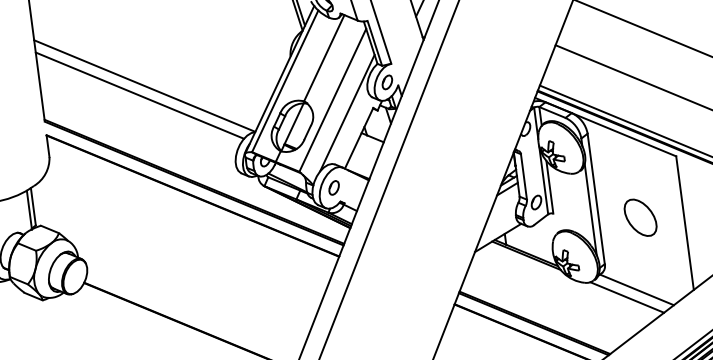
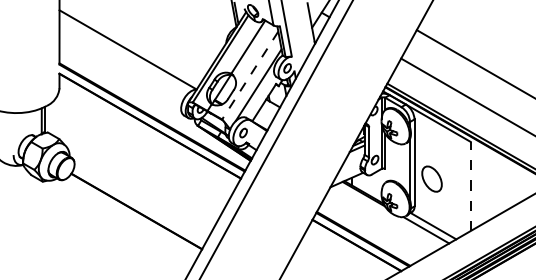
line: (138, 95) -> (123, 55), removed
line: (331, 100) -> (249, 75), solid -> dashed
part: (639, 216) -> (431, 178), moved
line: (684, 223) -> (470, 186), solid -> dashed

